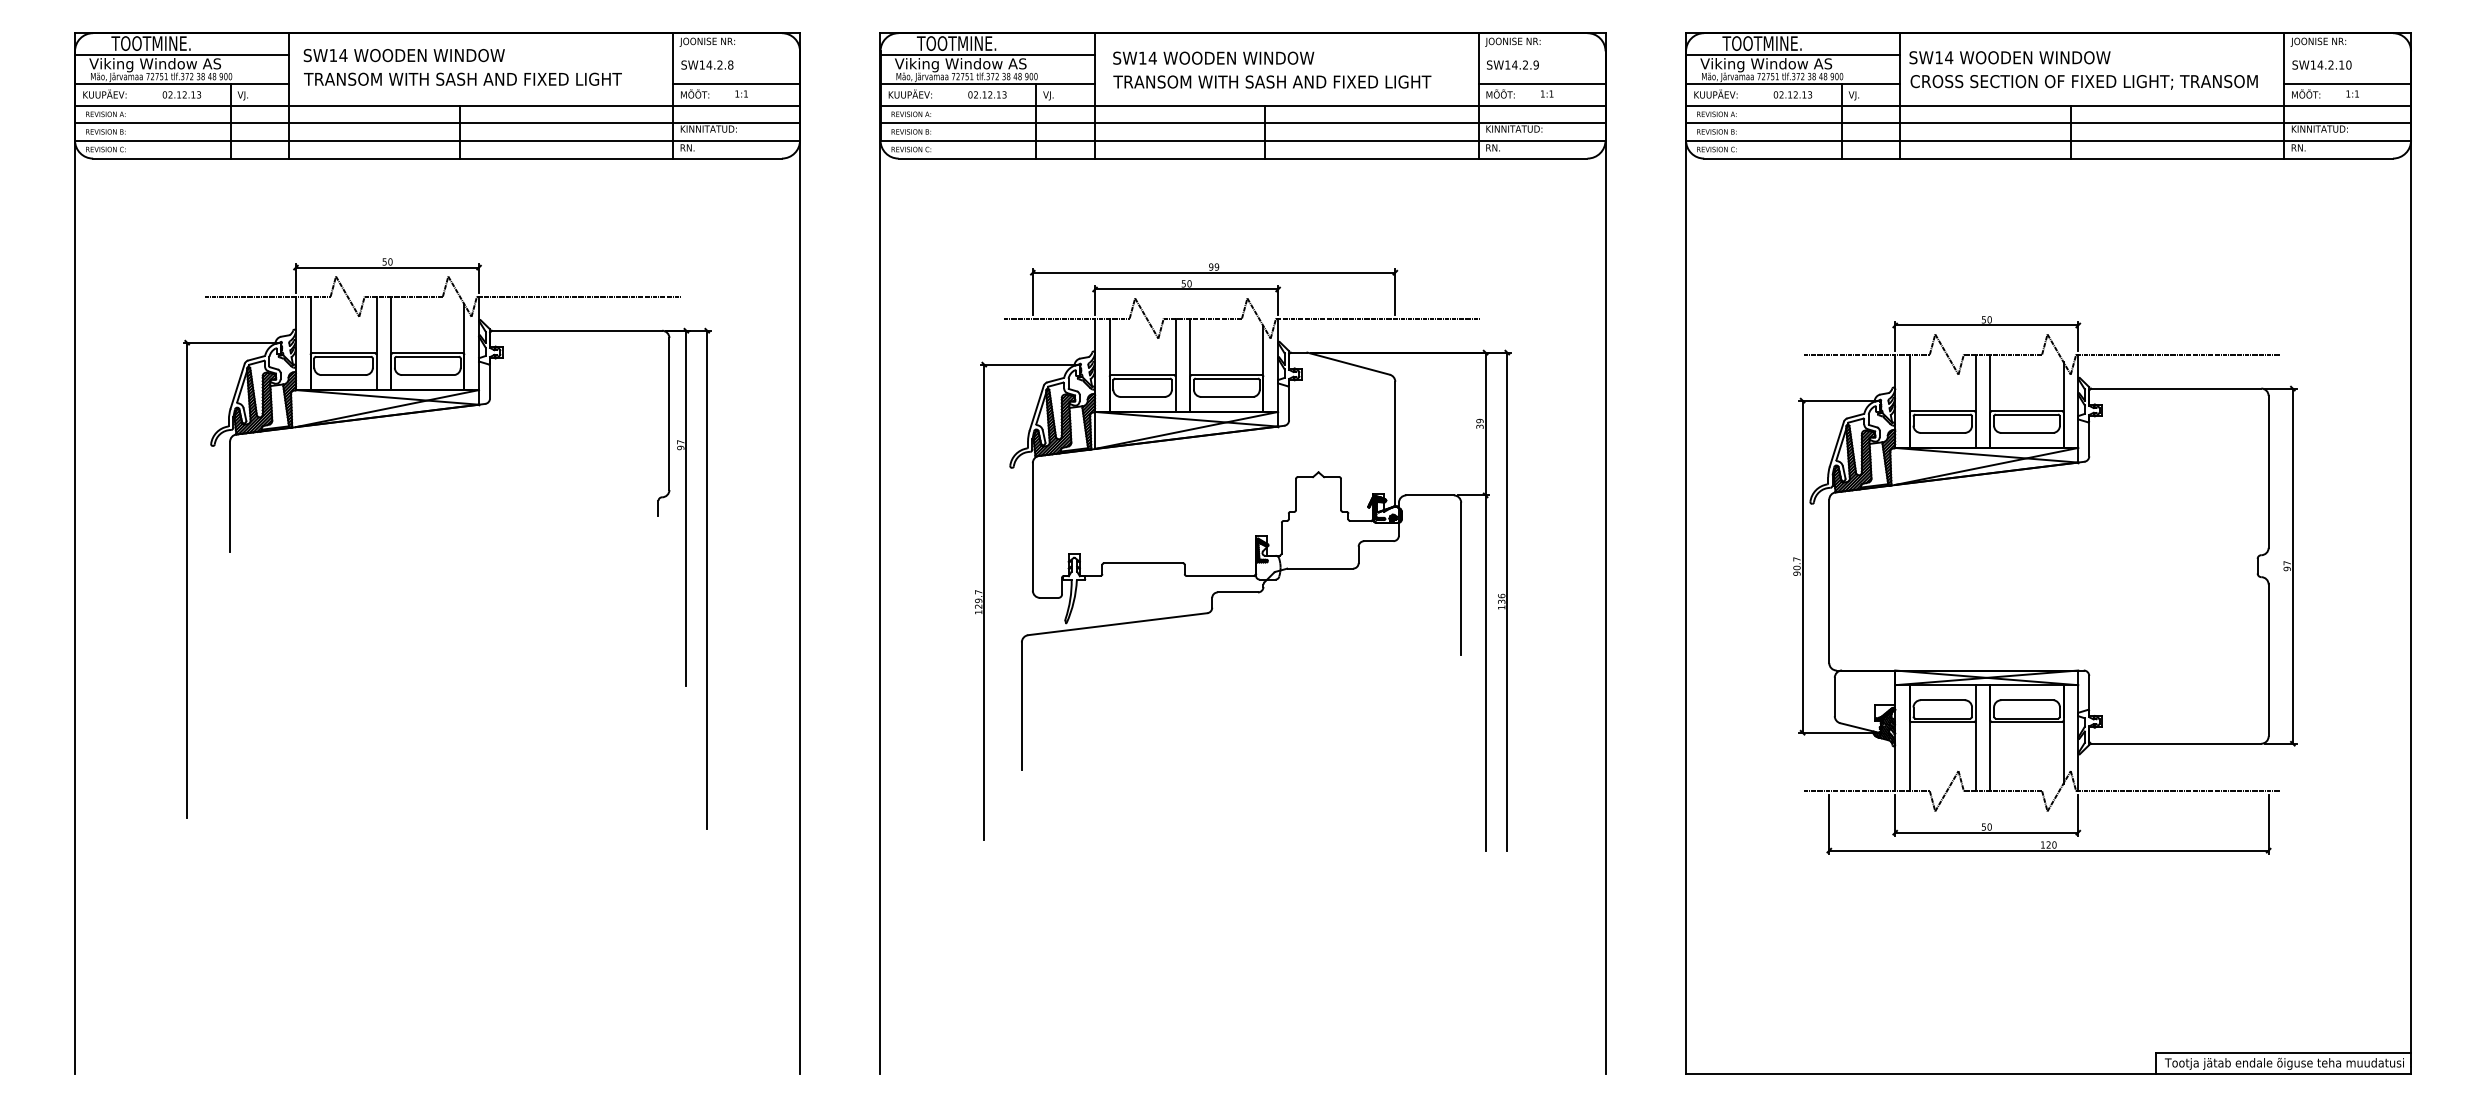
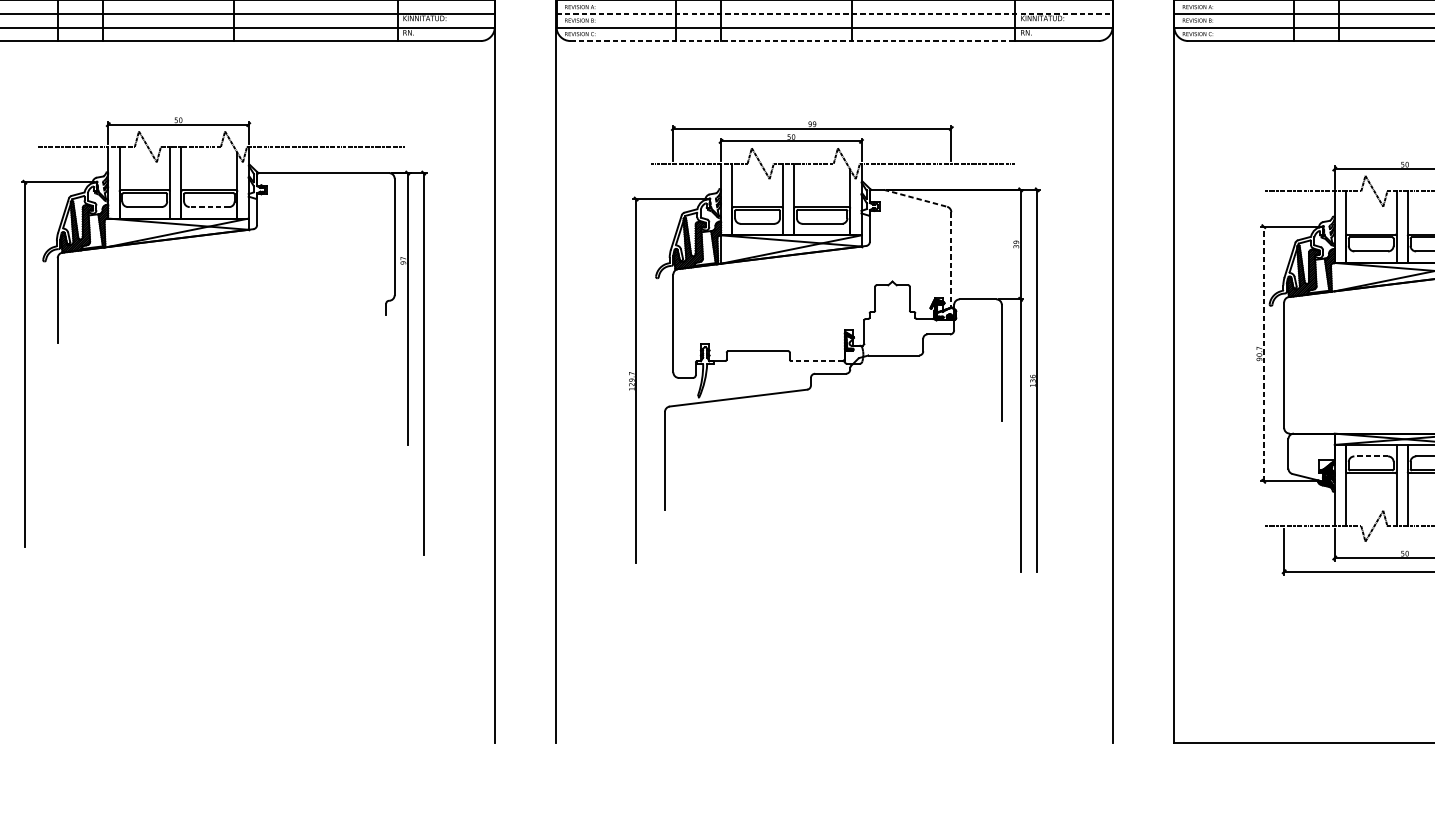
line: (1243, 123) -> (834, 14), solid -> dashed
line: (1189, 158) -> (793, 40), solid -> dashed
line: (1348, 363) -> (915, 198), solid -> dashed
line: (427, 375) -> (209, 207), solid -> dashed
line: (1395, 443) -> (951, 259), solid -> dashed
line: (1802, 566) -> (1263, 353), solid -> dashed
line: (1220, 575) -> (817, 360), solid -> dashed
line: (1942, 700) -> (1370, 456), solid -> dashed

